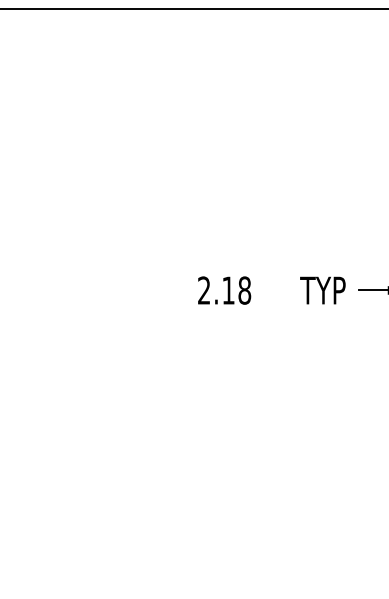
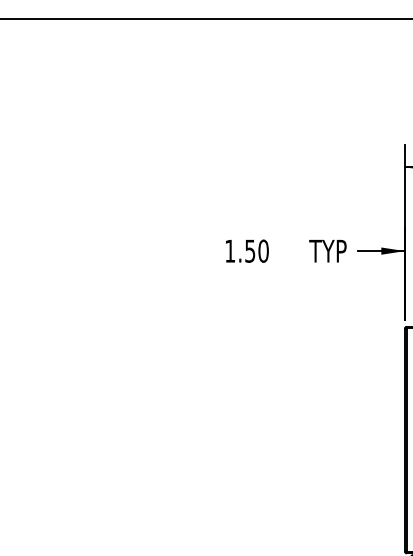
text: (223, 289) -> (246, 250), 2.18 -> 1.50

